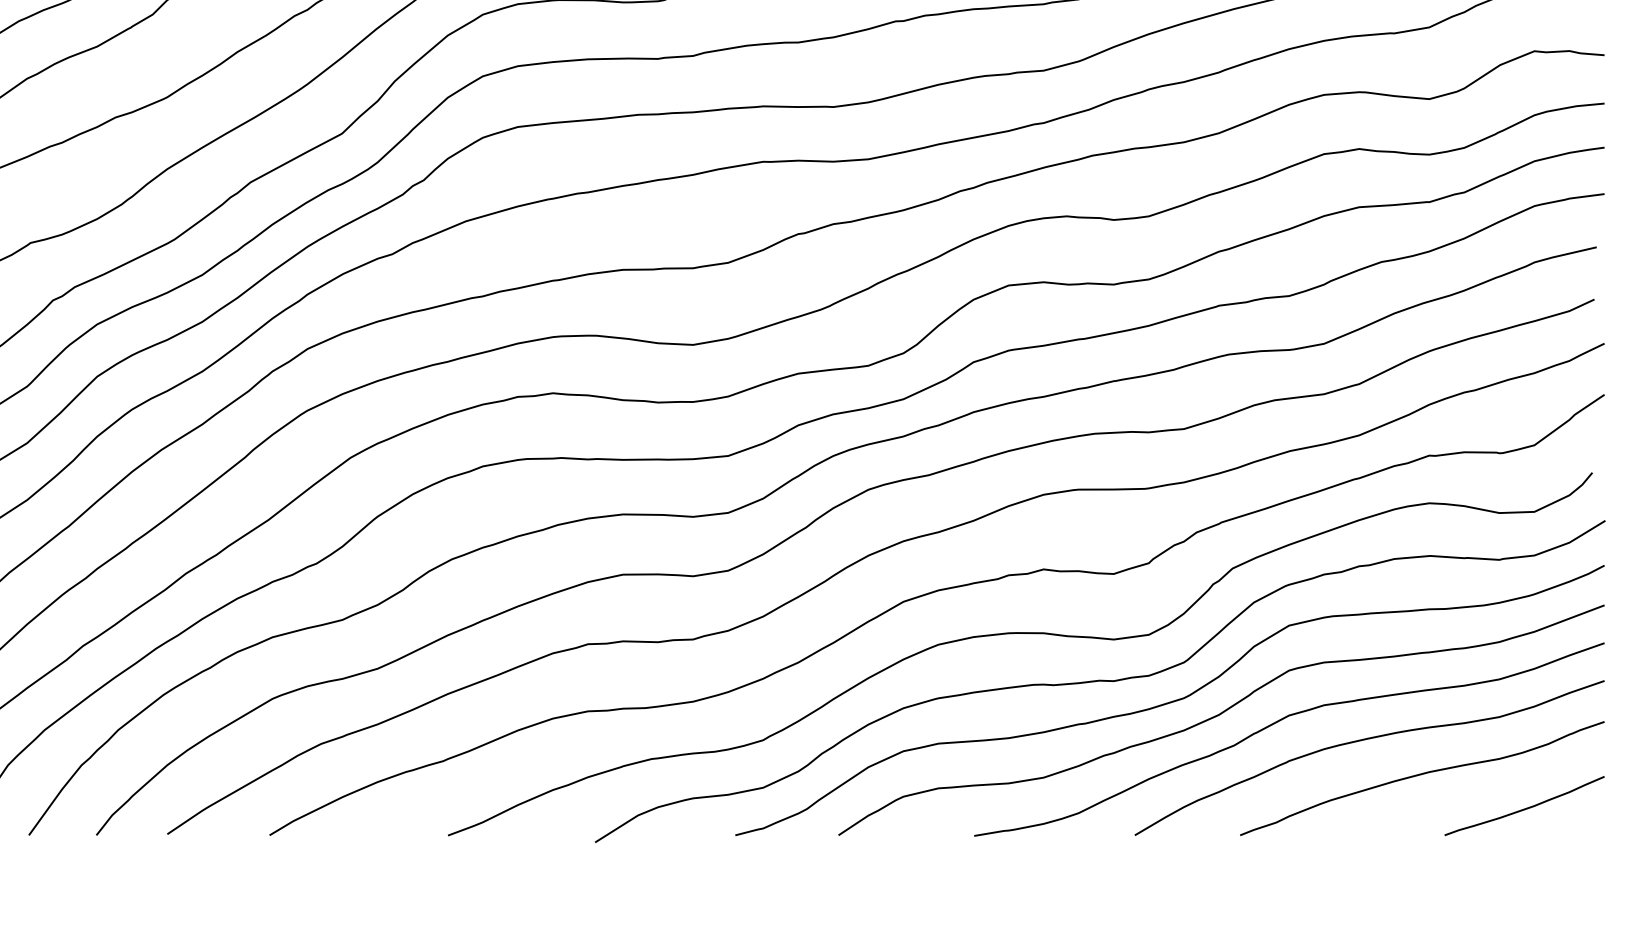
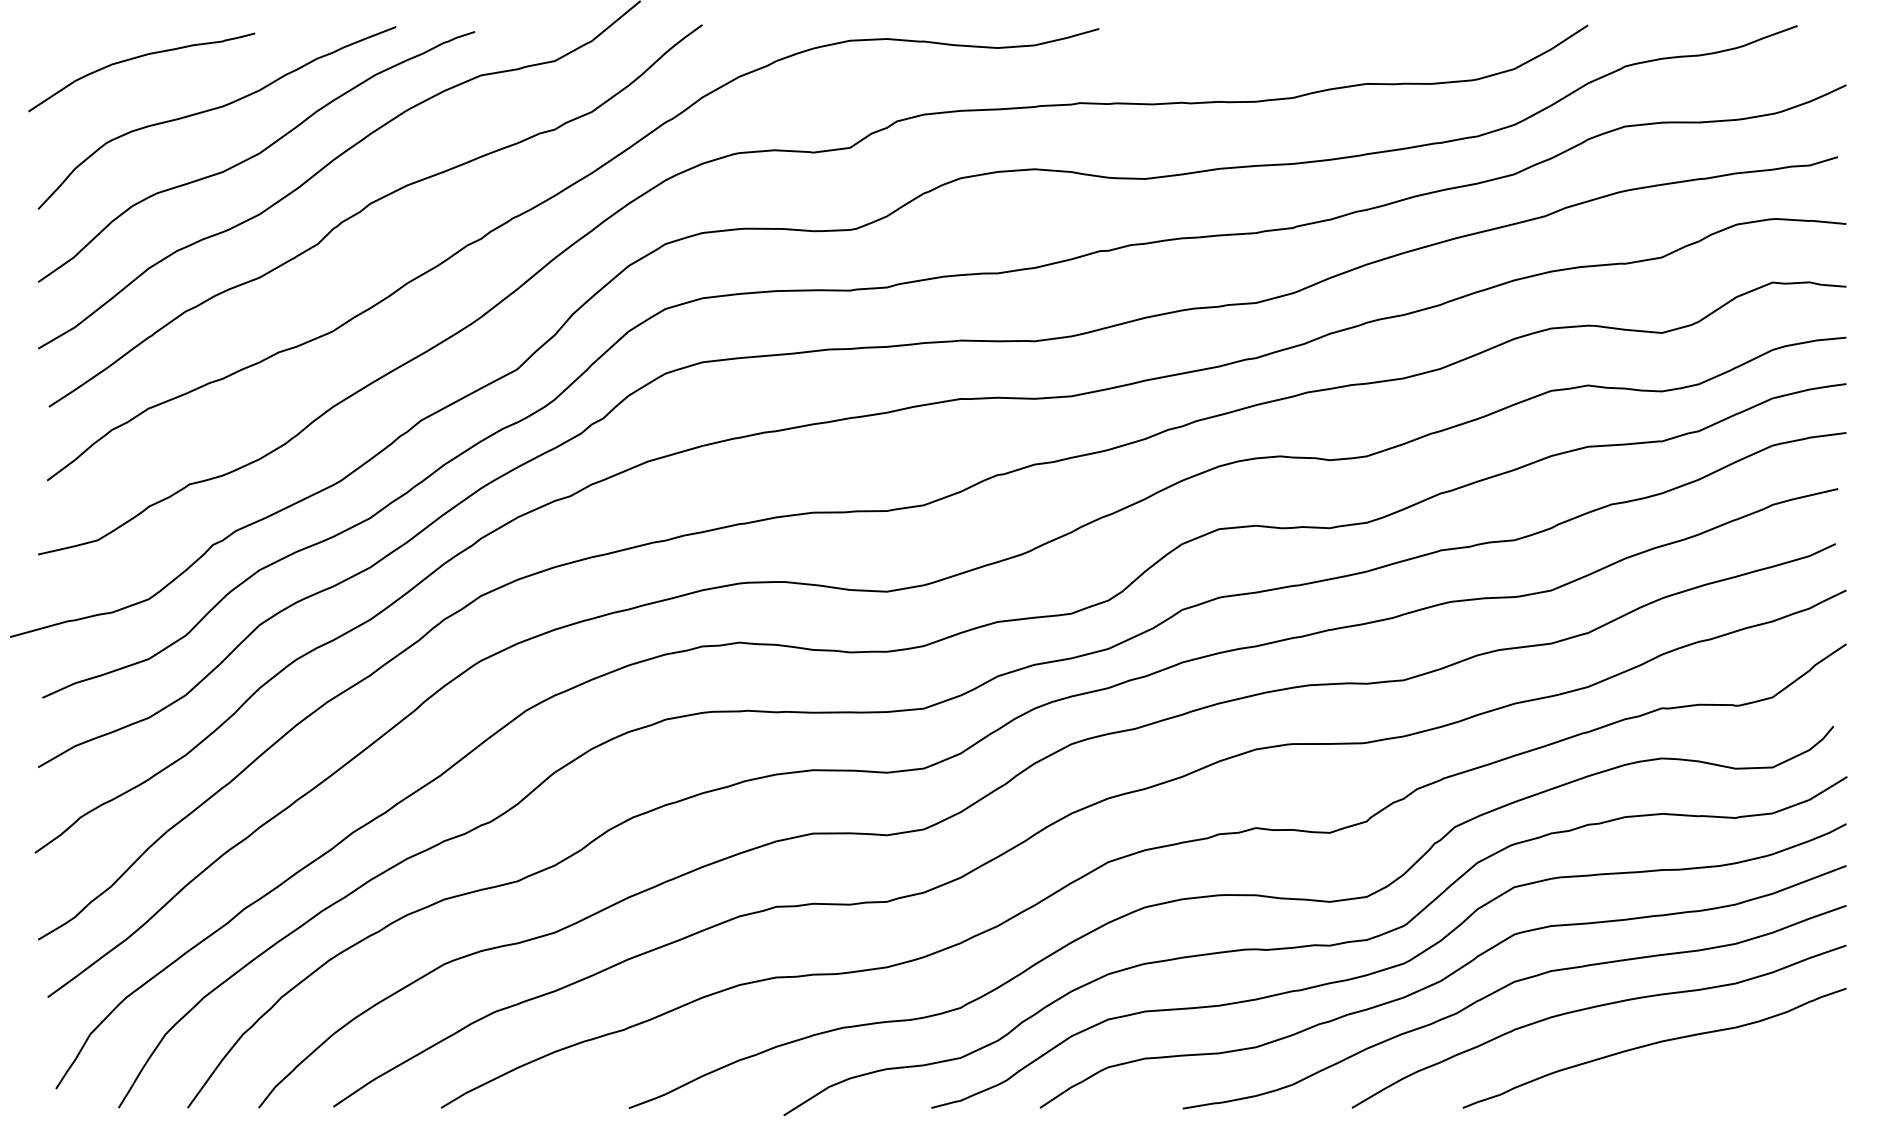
curve: (1524, 808) -> (1762, 1079), removed

